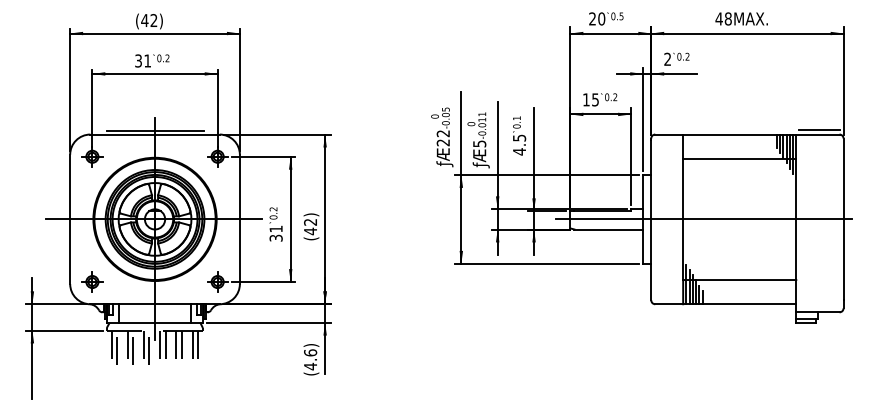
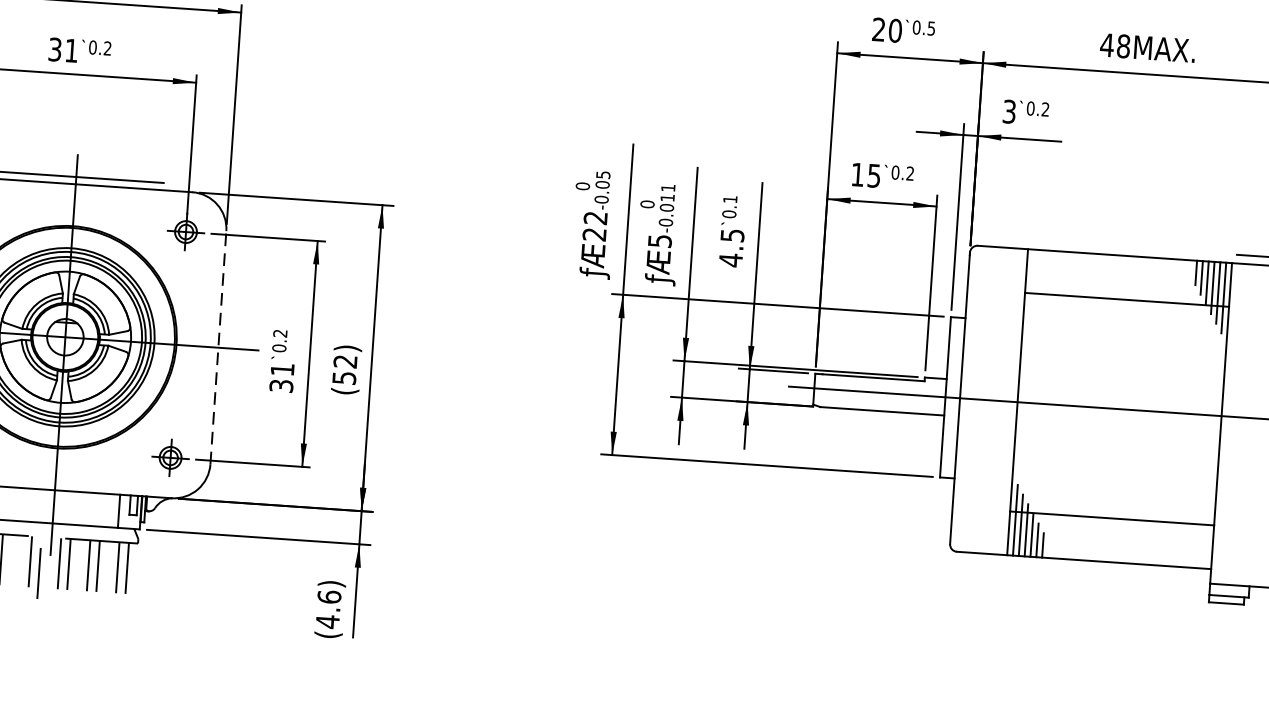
text: (667, 59) -> (1009, 111), 2 -> 3
line: (239, 219) -> (217, 347), solid -> dashed
text: (310, 231) -> (344, 378), 42 -> 52
line: (133, 347) -> (10, 565), removed

